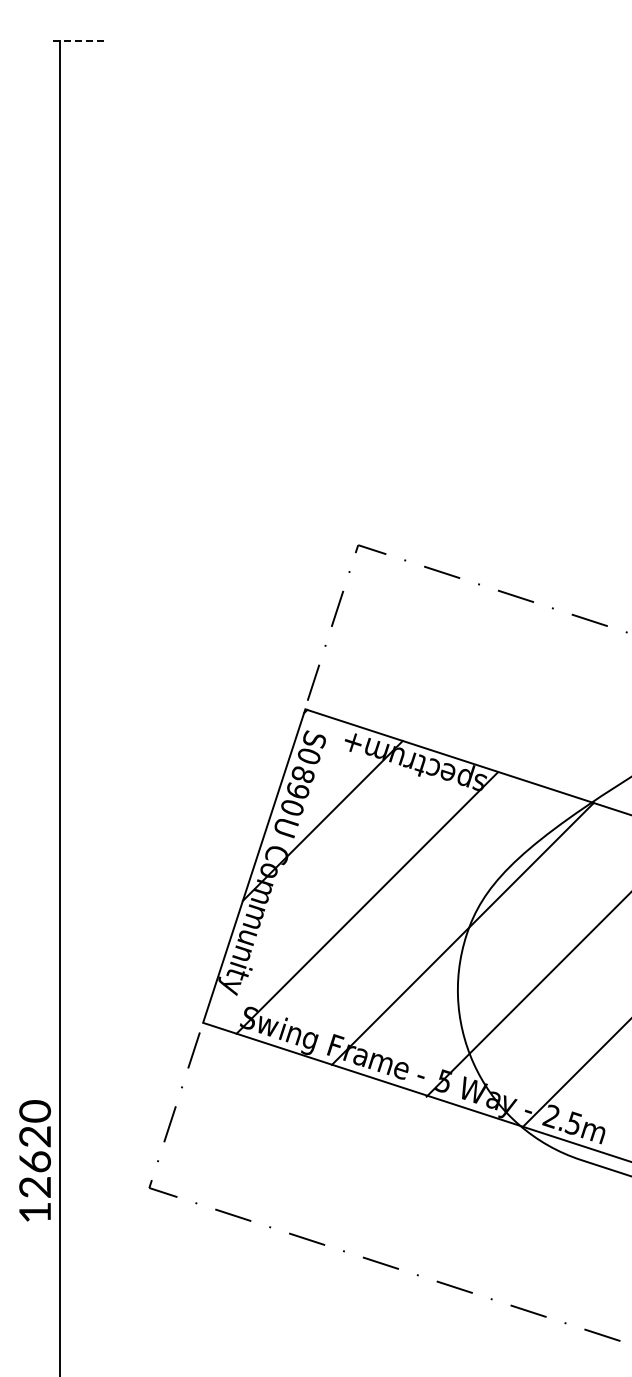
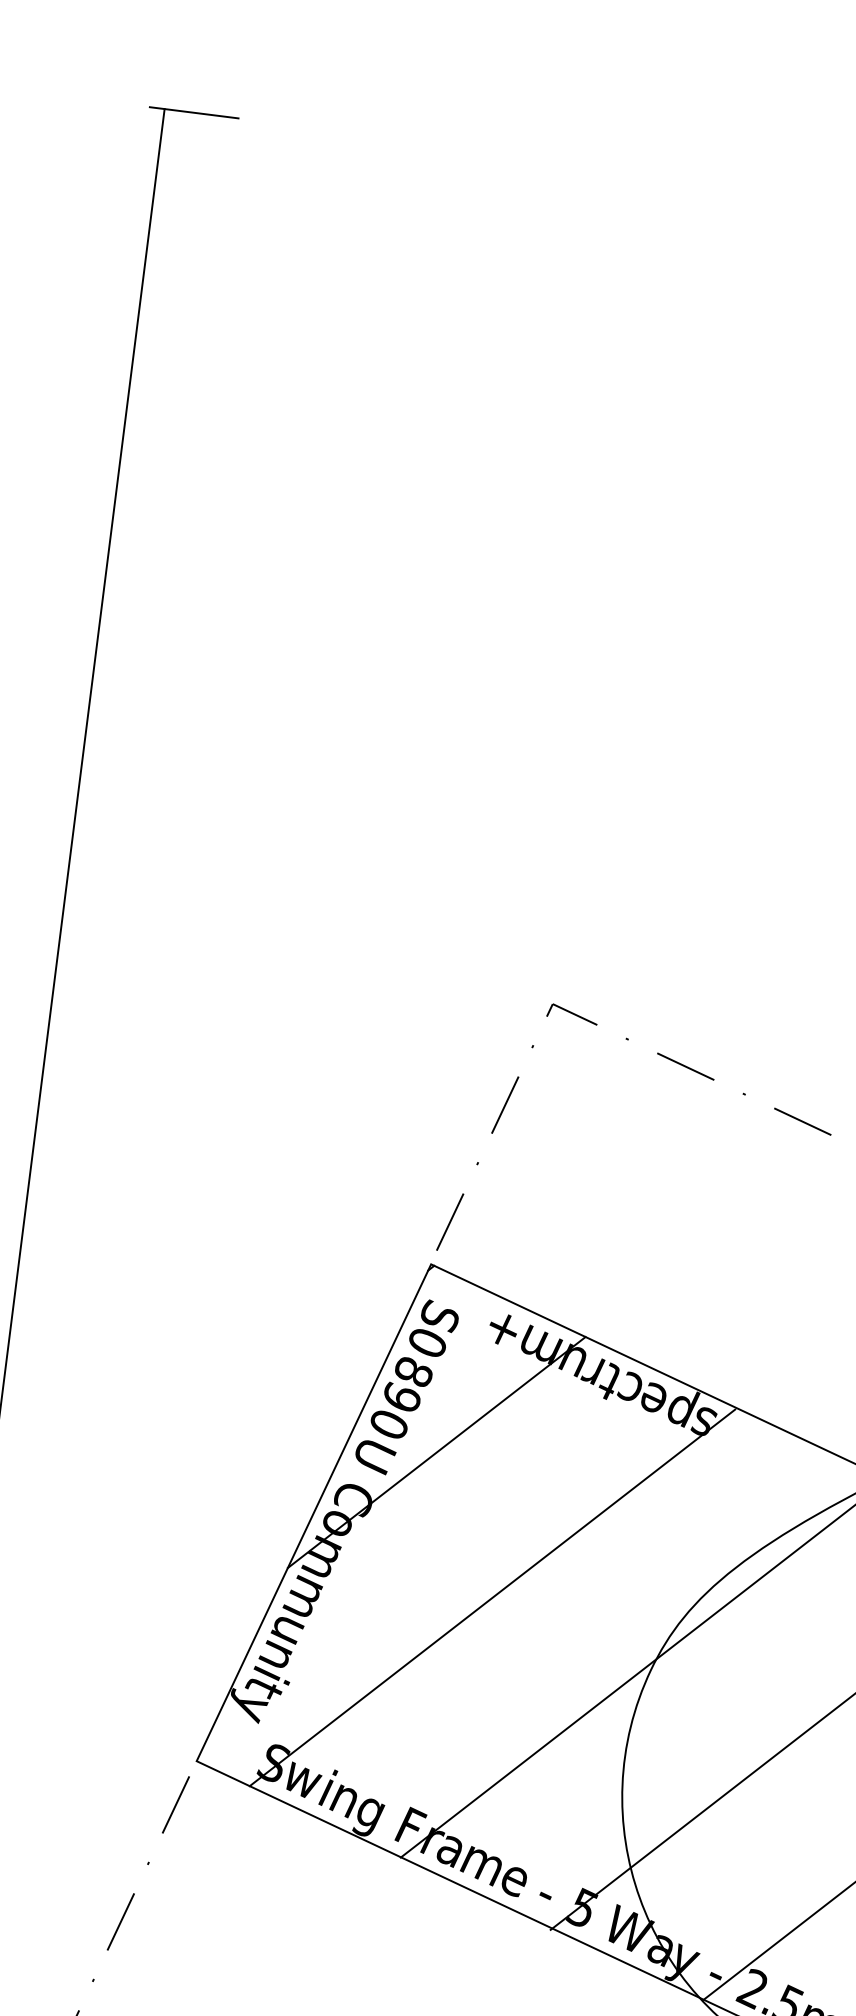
line: (77, 41) -> (193, 113), dashed -> solid

